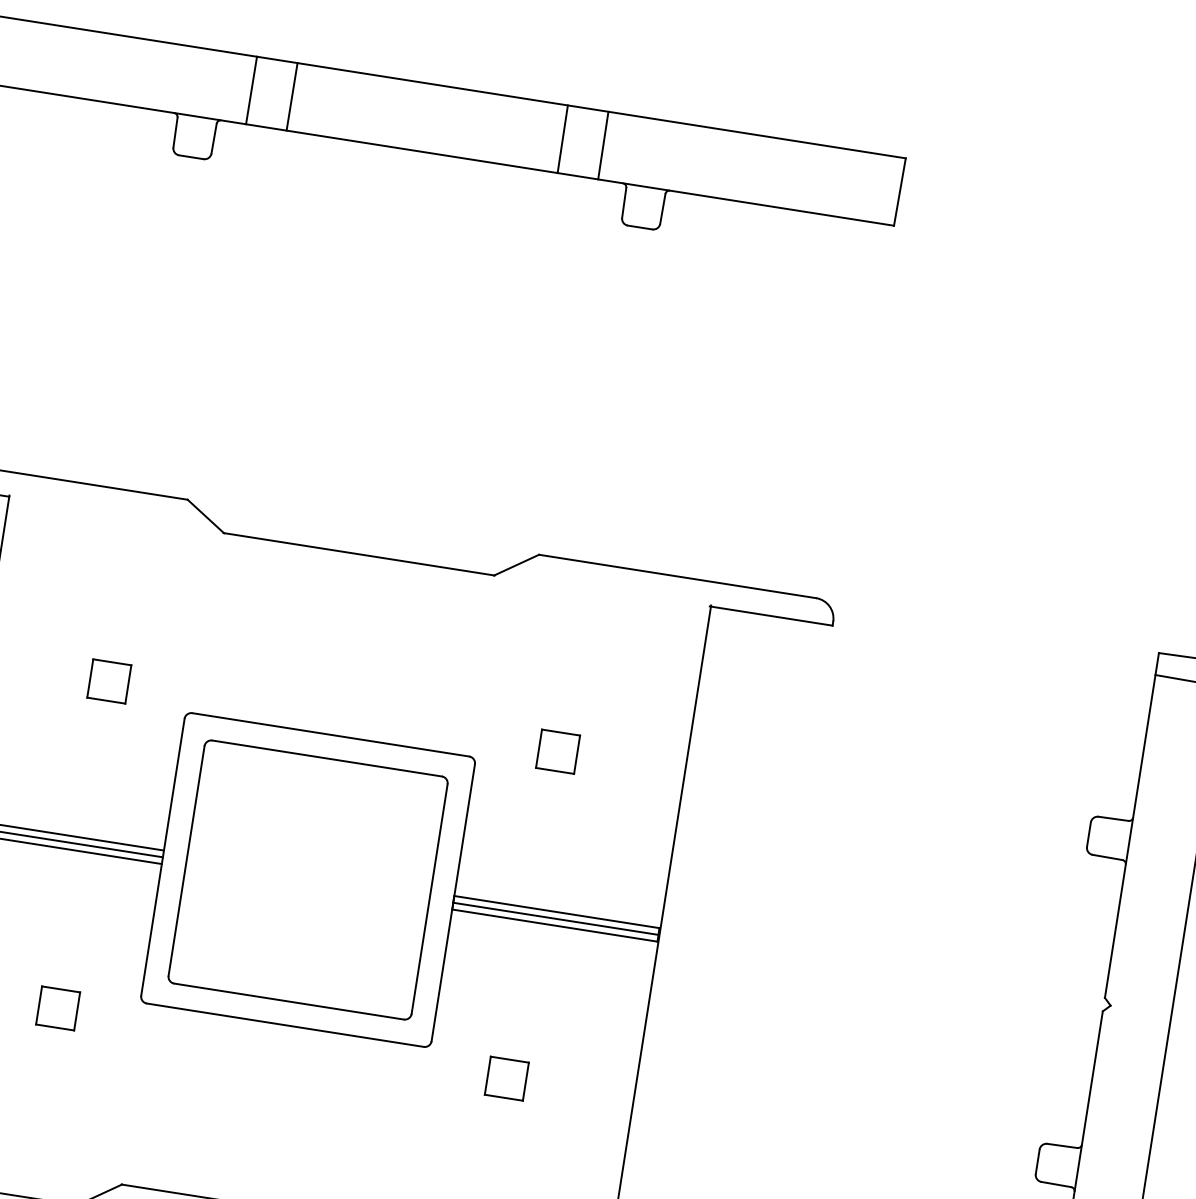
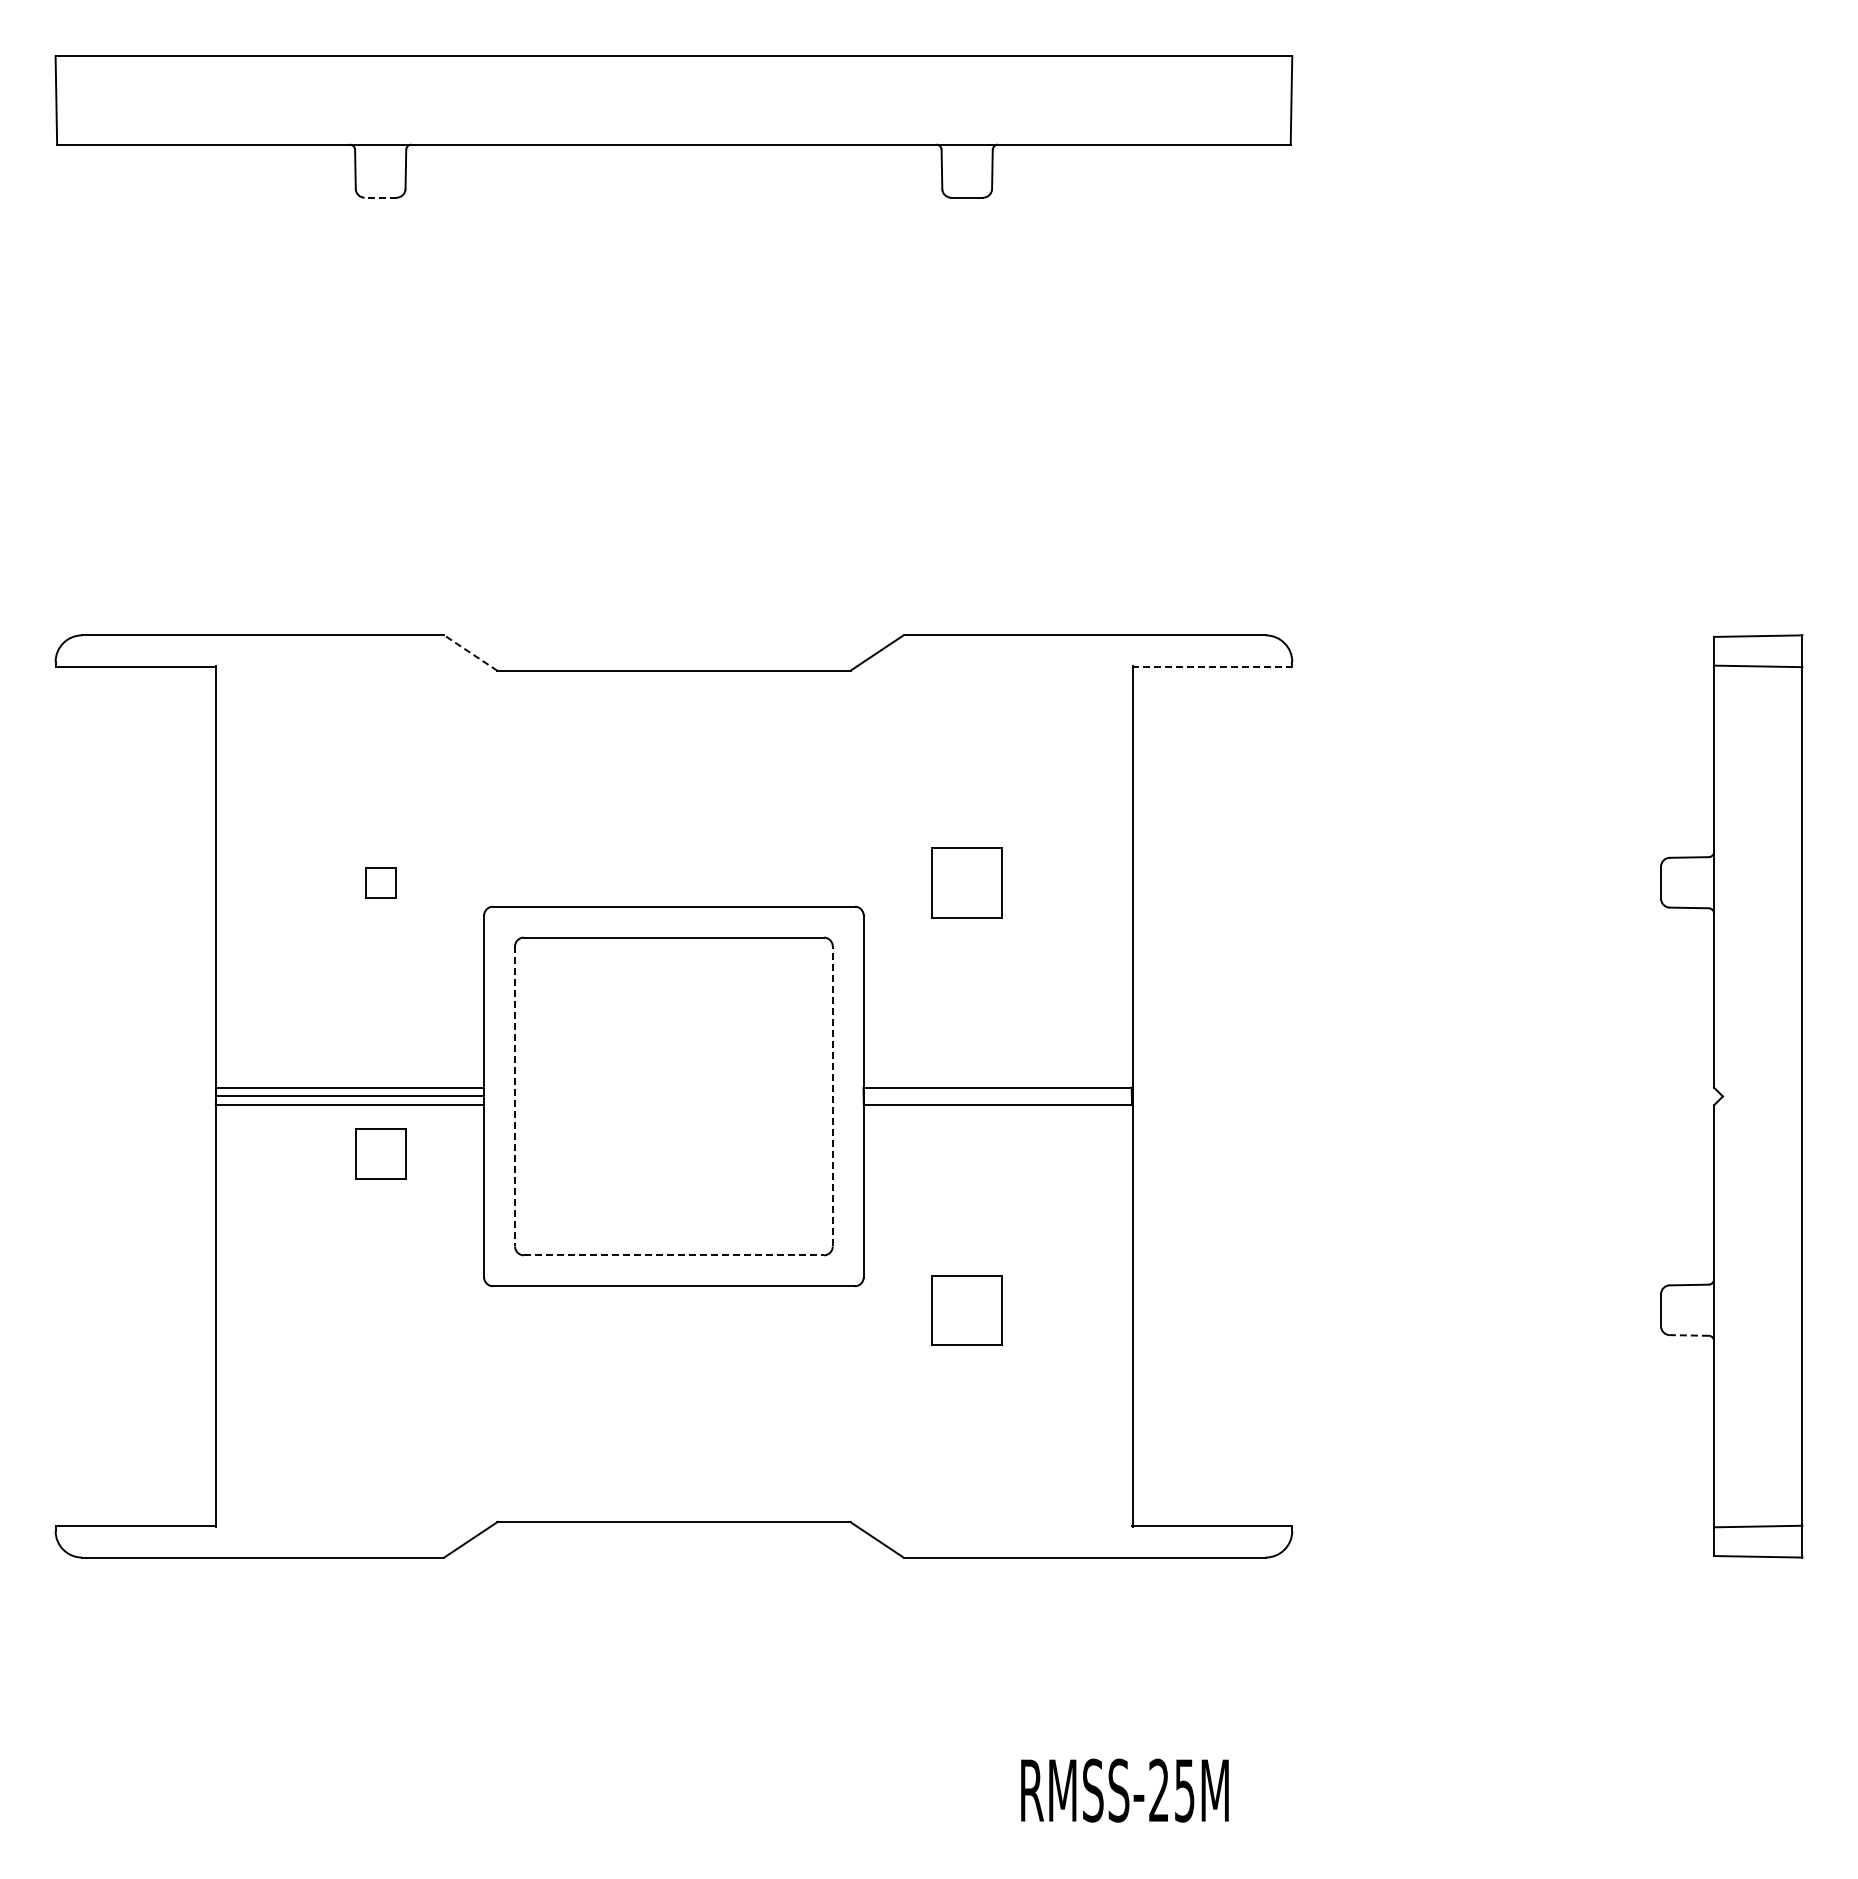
line: (251, 90) -> (443, 100), removed
line: (291, 96) -> (496, 100), removed
line: (562, 139) -> (850, 100), removed
line: (603, 145) -> (903, 100), removed
line: (191, 157) -> (380, 197), solid -> dashed
line: (205, 515) -> (470, 652), solid -> dashed
line: (771, 616) -> (1212, 667), solid -> dashed
part: (109, 681) -> (380, 882), size x0.6
part: (557, 751) -> (966, 882), size x1.4
line: (186, 861) -> (515, 1096), solid -> dashed
line: (429, 898) -> (832, 1095), solid -> dashed
line: (555, 918) -> (997, 1096), removed
line: (289, 1001) -> (674, 1255), solid -> dashed
part: (58, 1007) -> (380, 1153), moved
part: (506, 1078) -> (966, 1309), size x1.4
line: (1056, 1184) -> (1689, 1335), solid -> dashed

